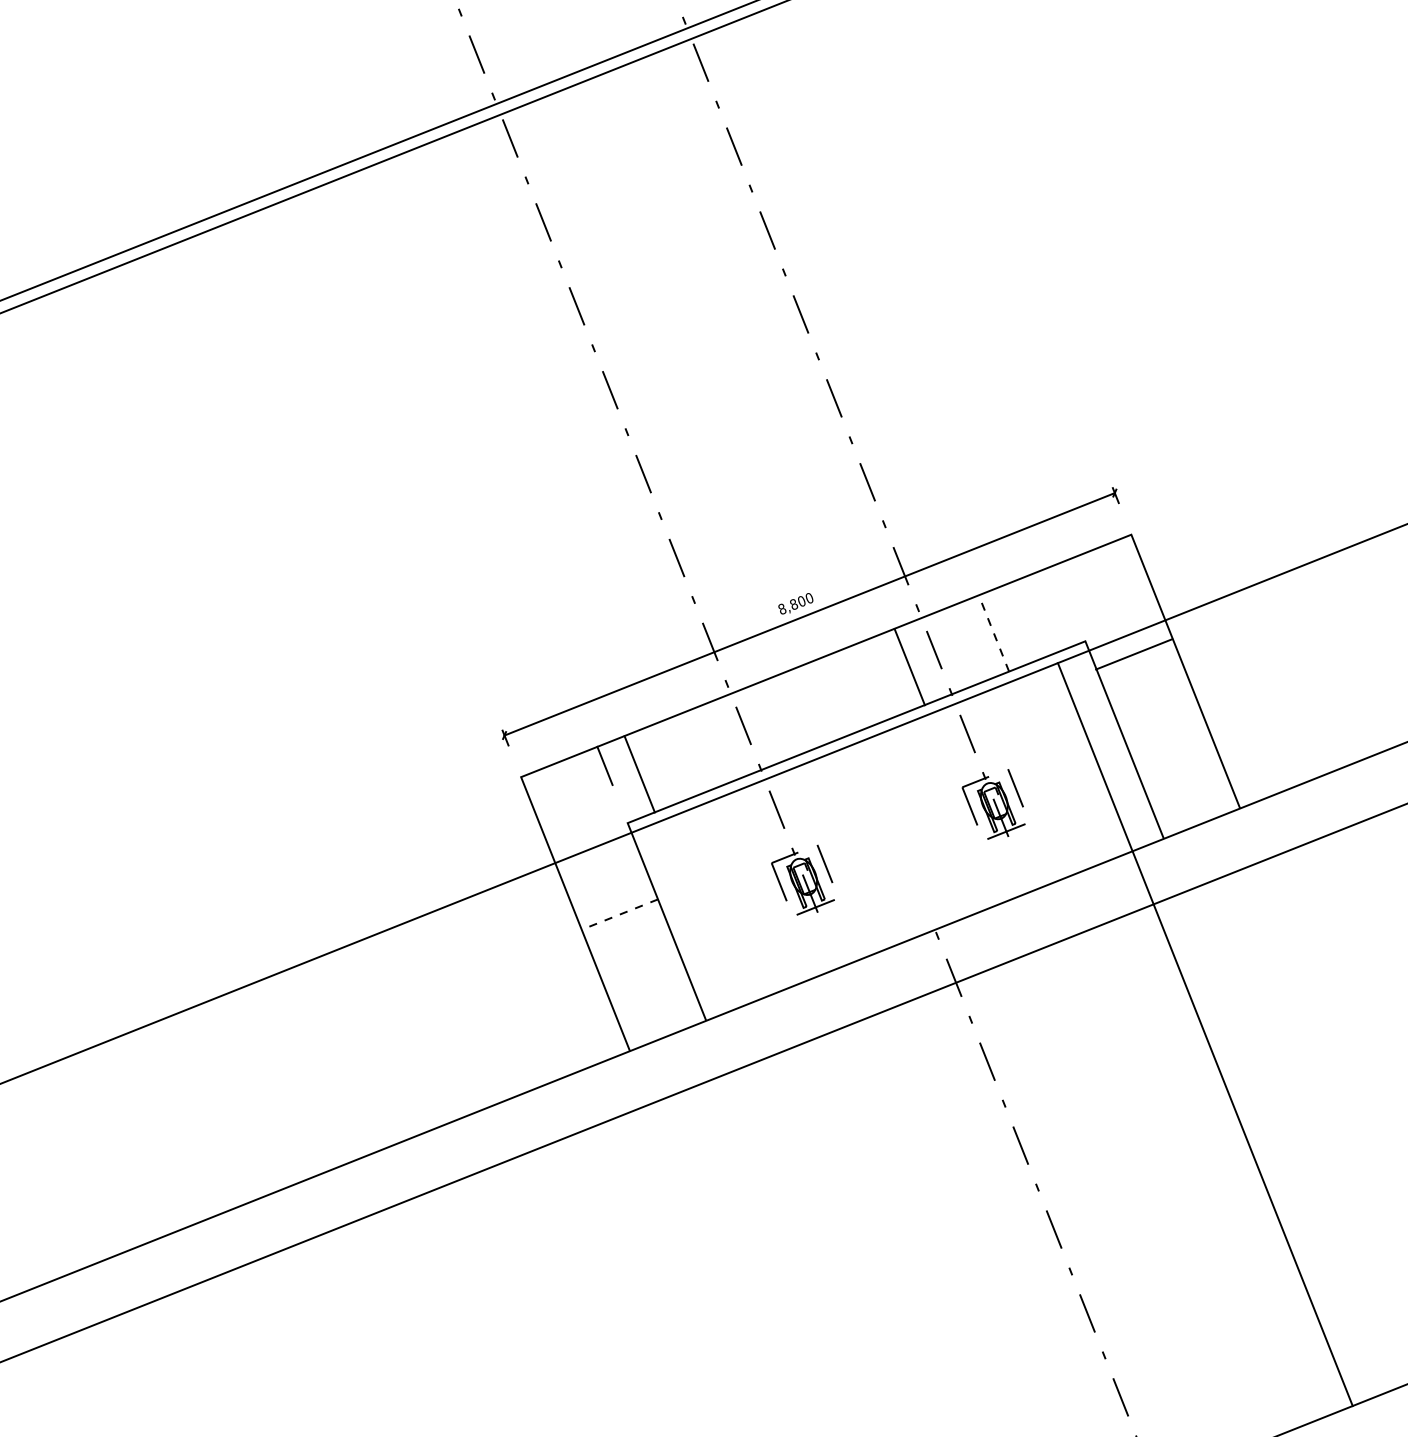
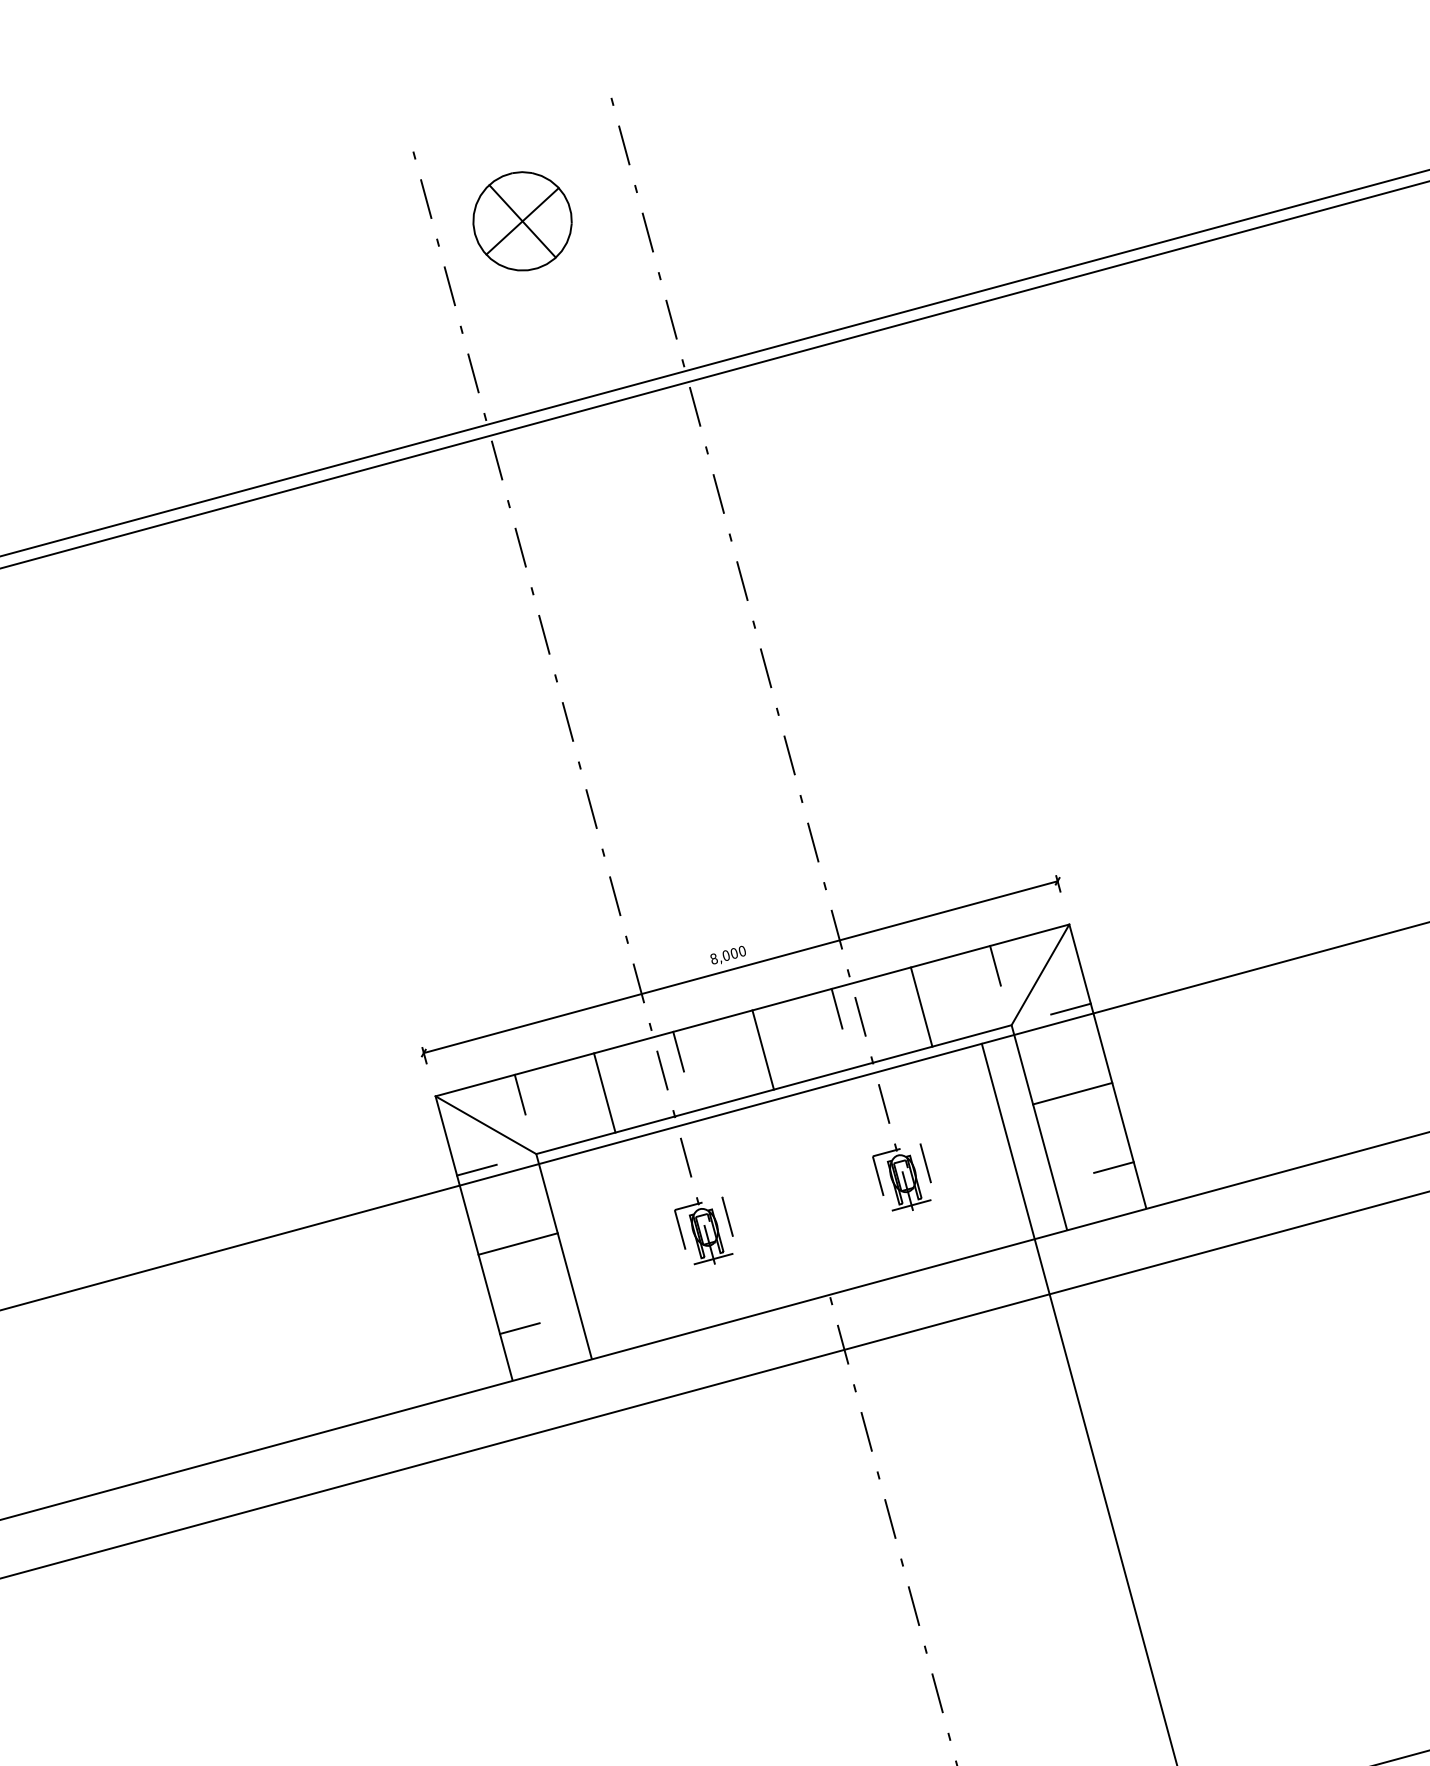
line: (1062, 583) -> (995, 965), added
line: (1108, 587) -> (1040, 974), added
text: (794, 604) -> (726, 955), 8,800 -> 8,000
line: (1142, 618) -> (1070, 1008), added
line: (993, 632) -> (921, 1006), dashed -> solid
line: (909, 644) -> (836, 1008), added
line: (1134, 654) -> (1072, 1093), moved
line: (909, 666) -> (762, 1049), moved
line: (757, 705) -> (678, 1051), added
line: (1202, 771) -> (1113, 1167), added
line: (639, 773) -> (604, 1092), moved
line: (574, 800) -> (485, 1125), added
line: (570, 845) -> (476, 1169), added
line: (619, 915) -> (517, 1244), dashed -> solid
line: (630, 998) -> (519, 1328), added

